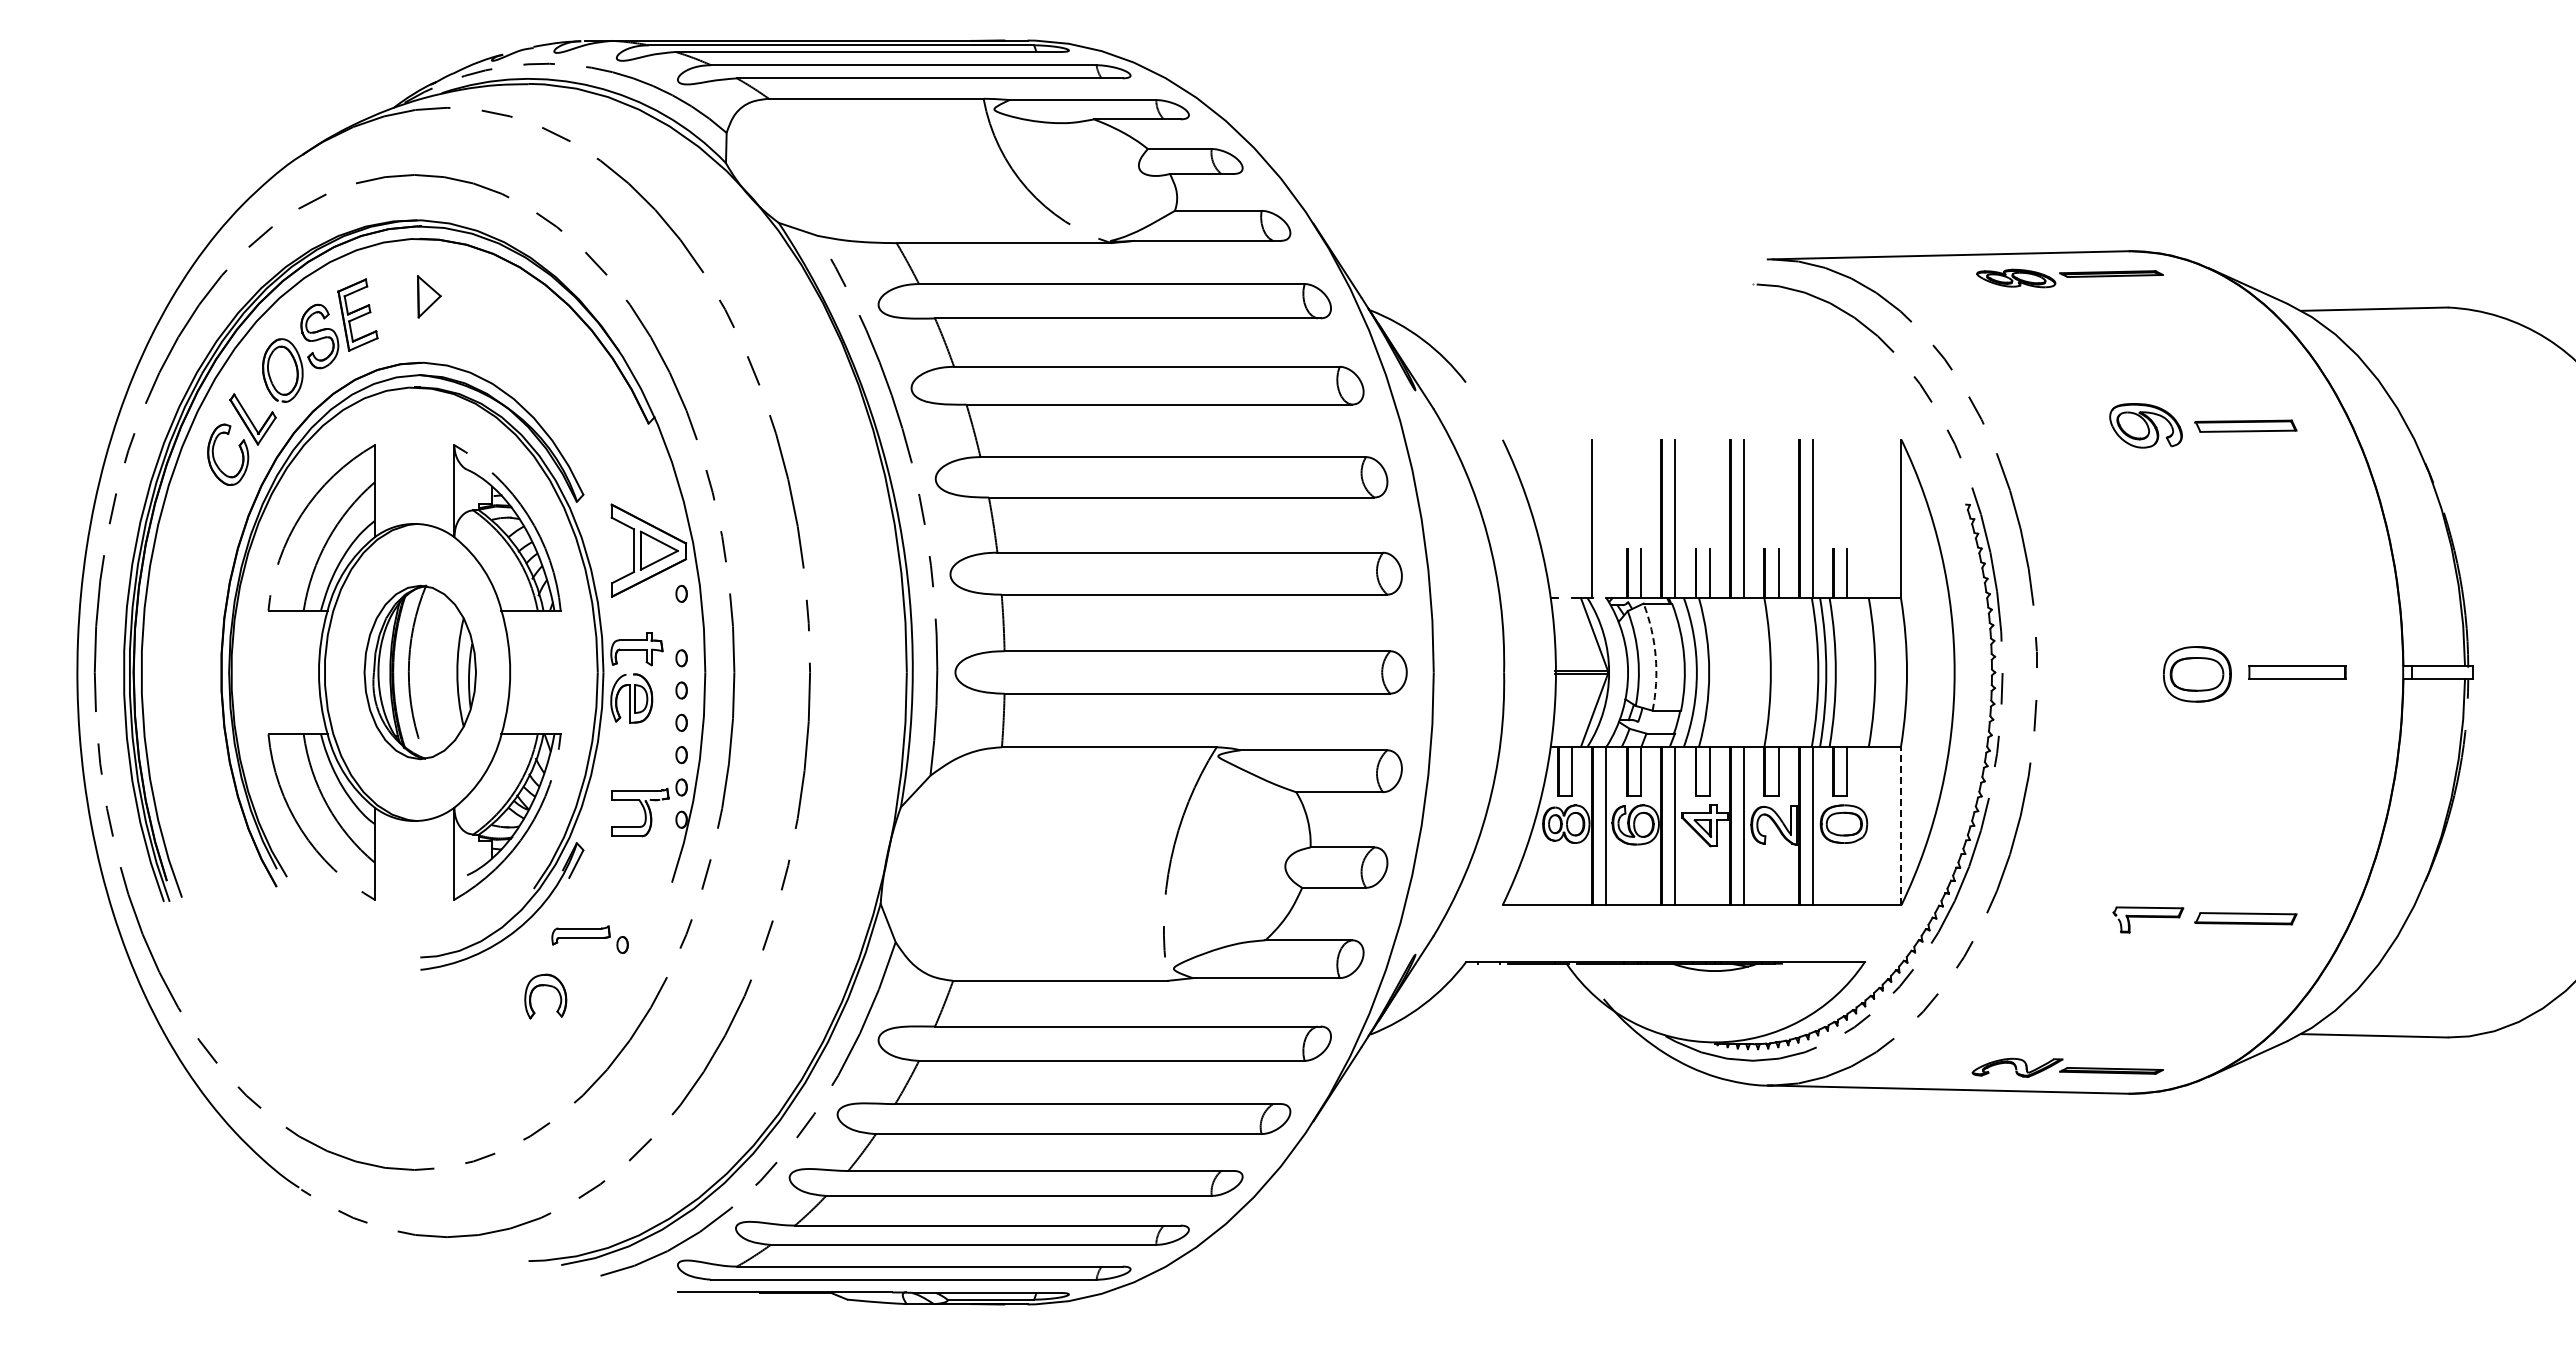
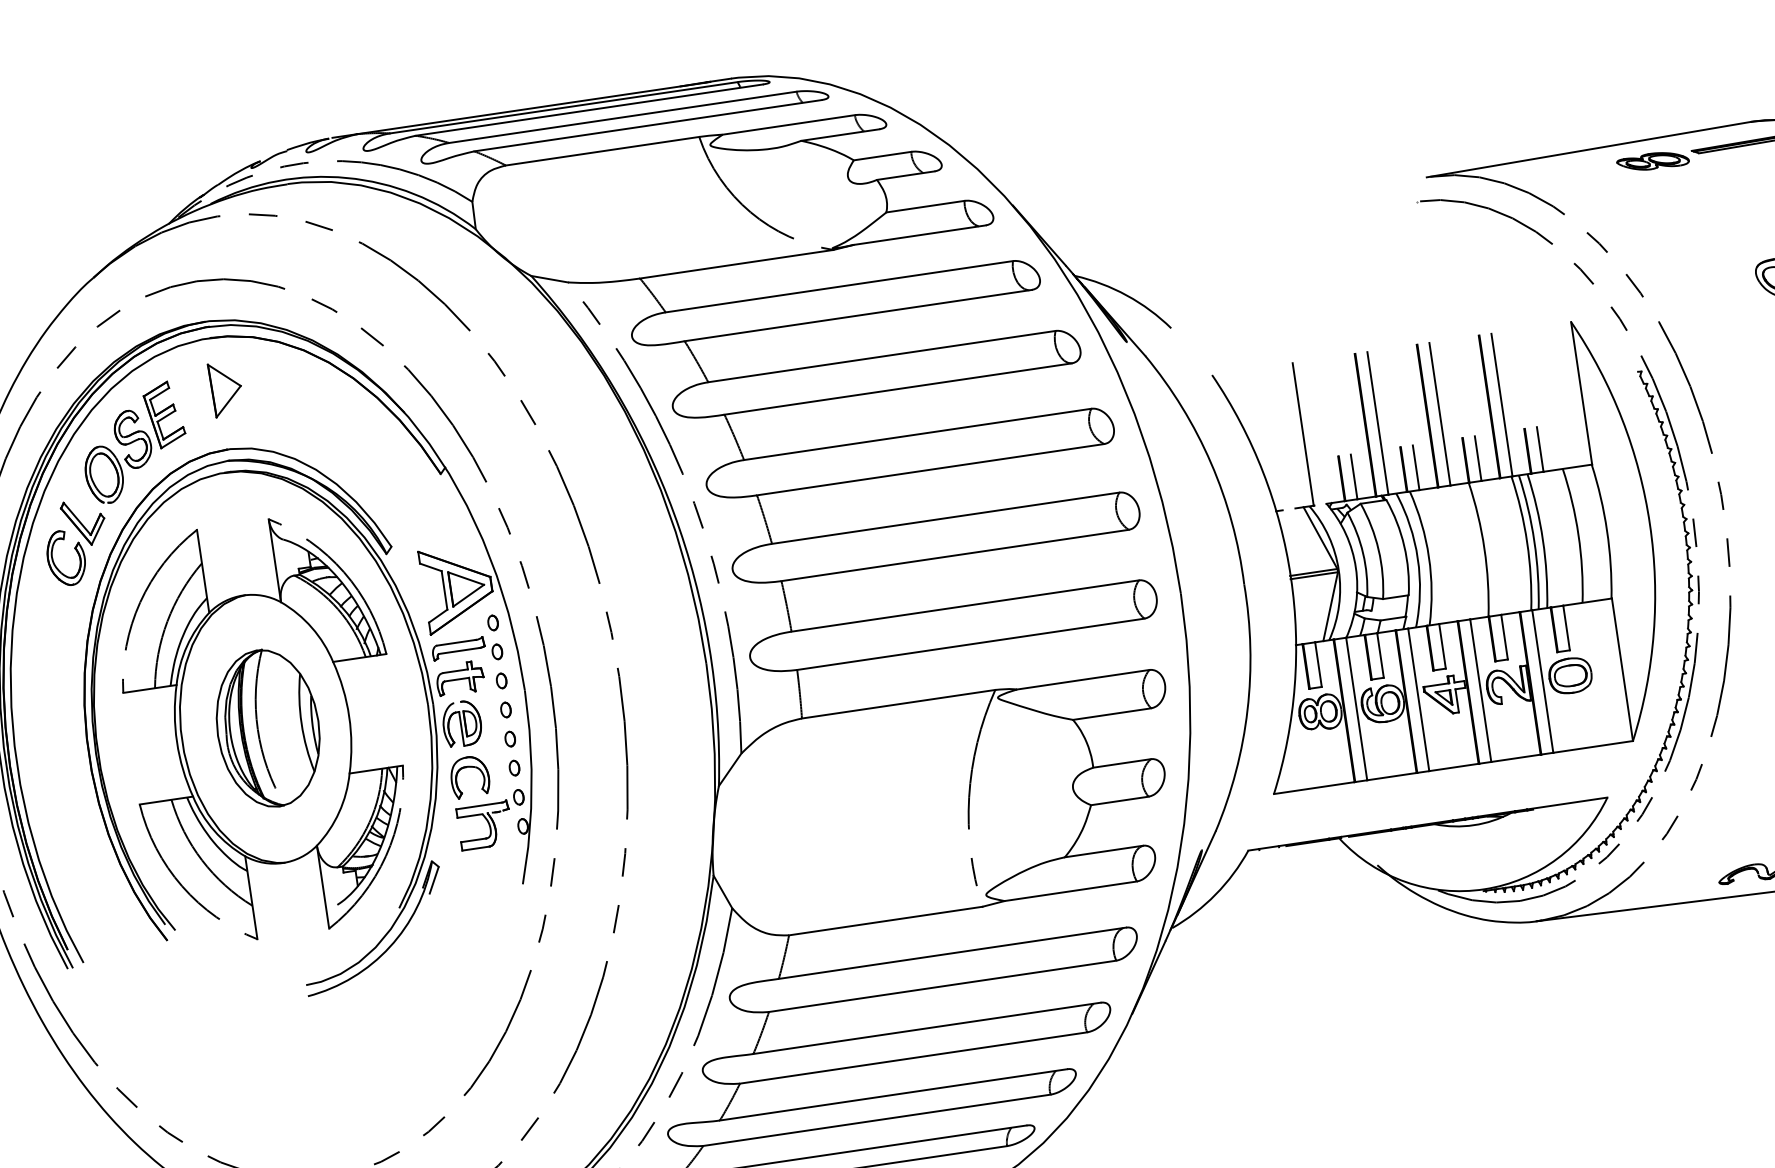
part: (429, 296) -> (226, 388), size x1.43
arc: (1655, 656) -> (1378, 549), dashed -> solid
line: (1901, 825) -> (1622, 669), dashed -> solid
part: (589, 939) -> (466, 651), moved
part: (545, 986) -> (468, 767), moved

